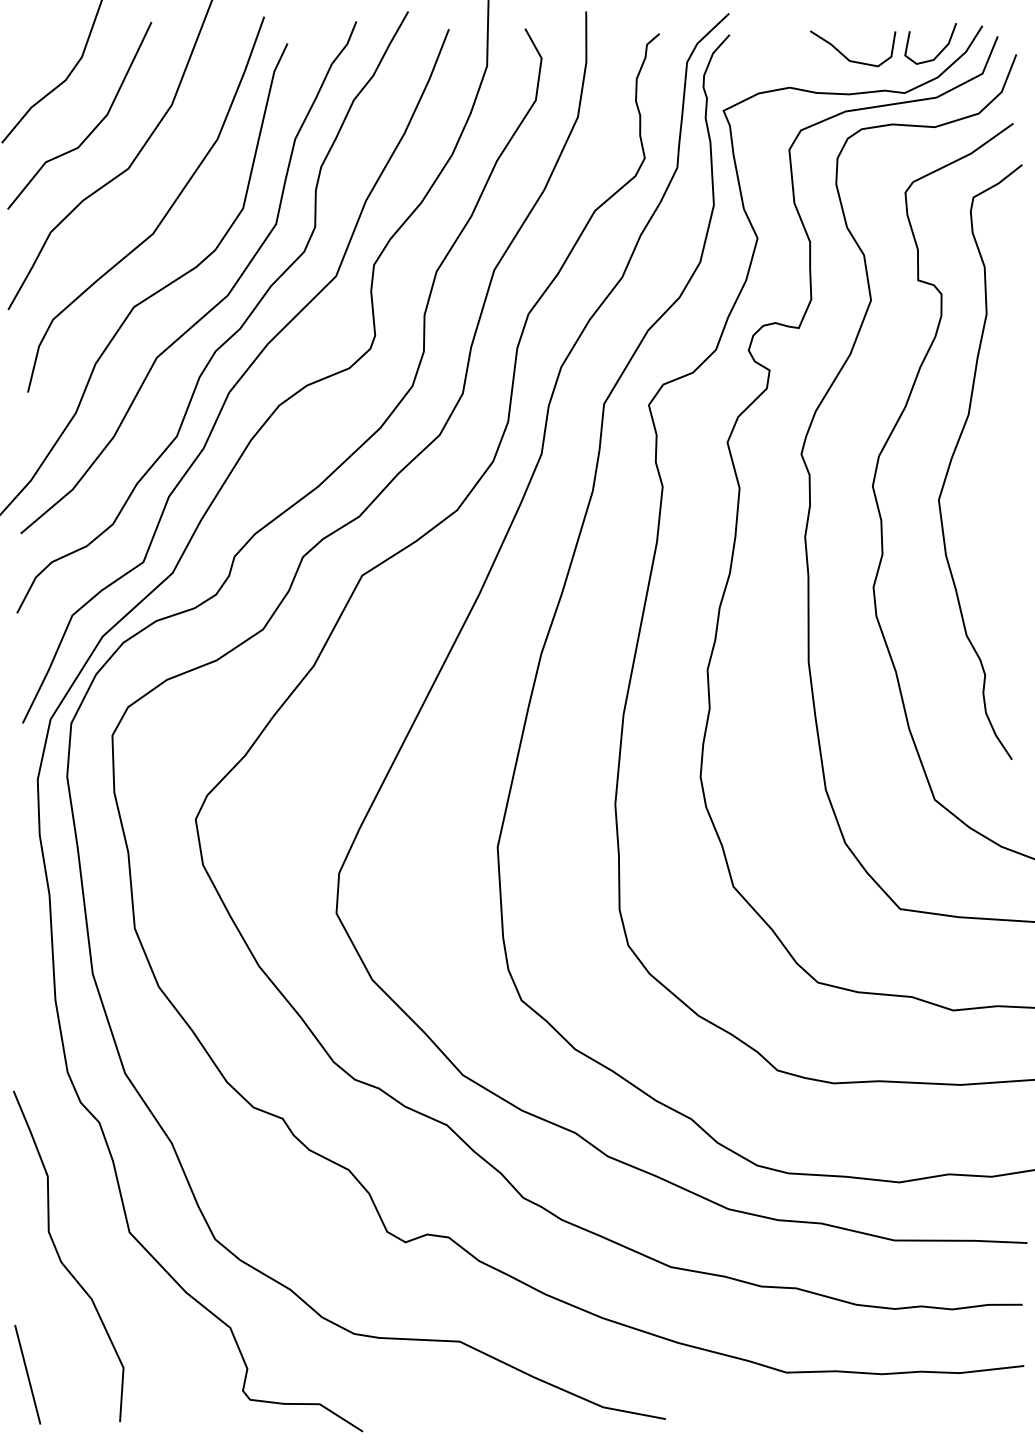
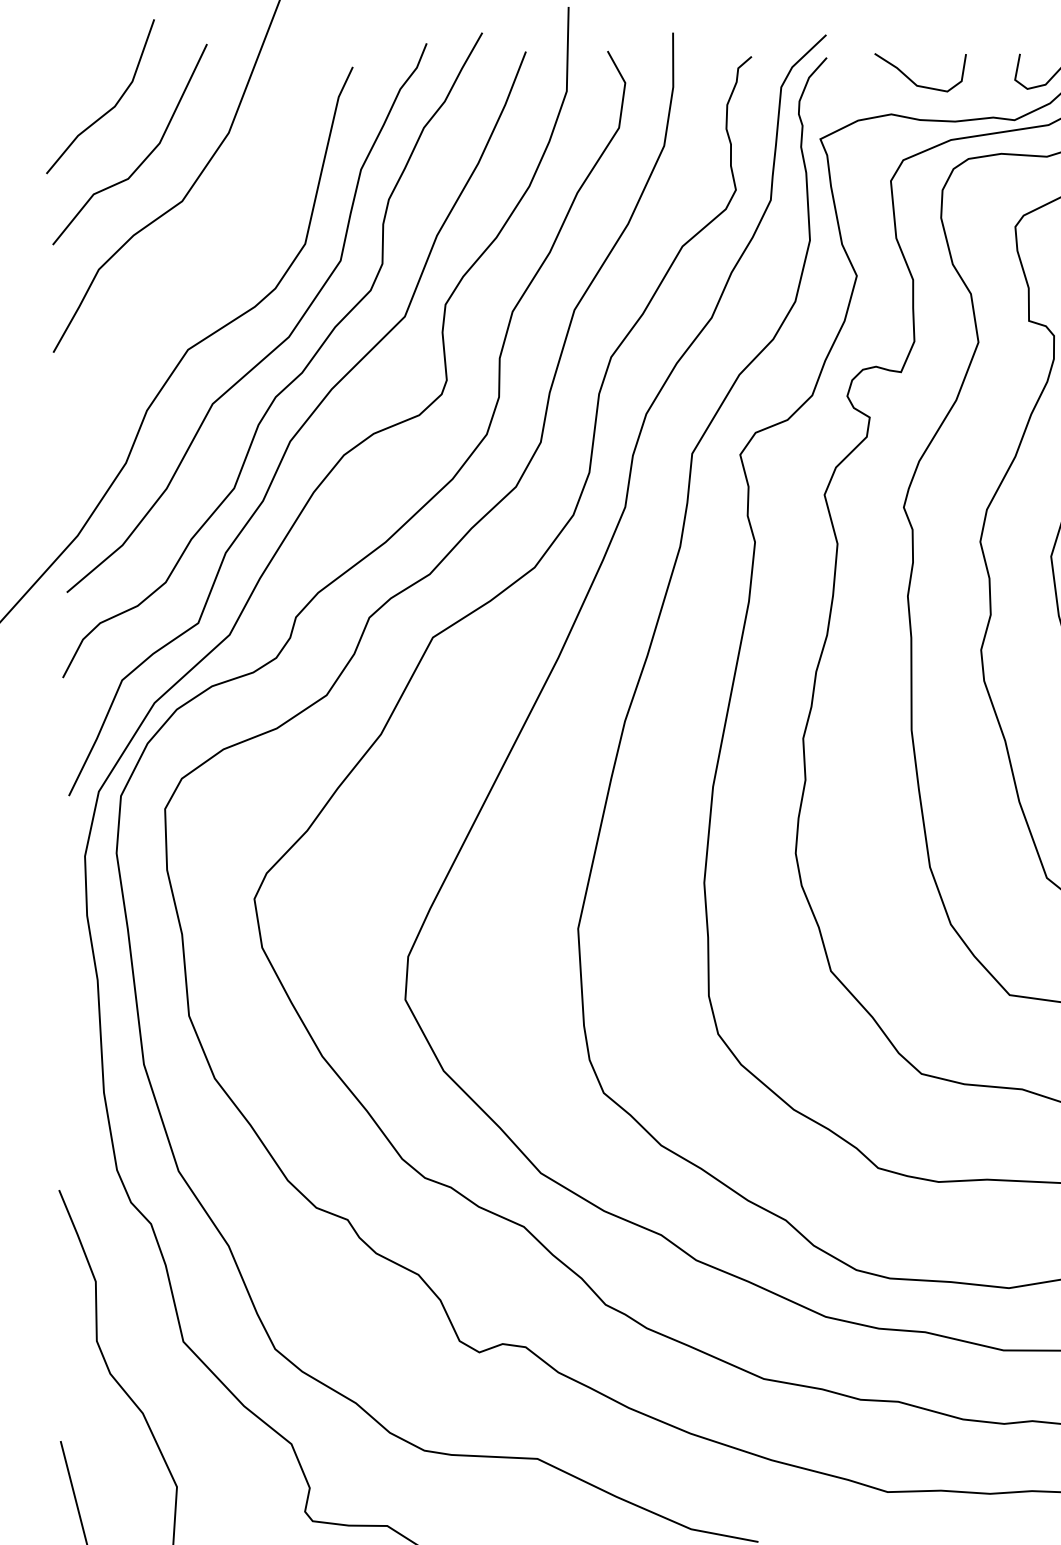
curve: (845, 55) -> (912, 79), moved
part: (163, 216) -> (219, 252), removed

